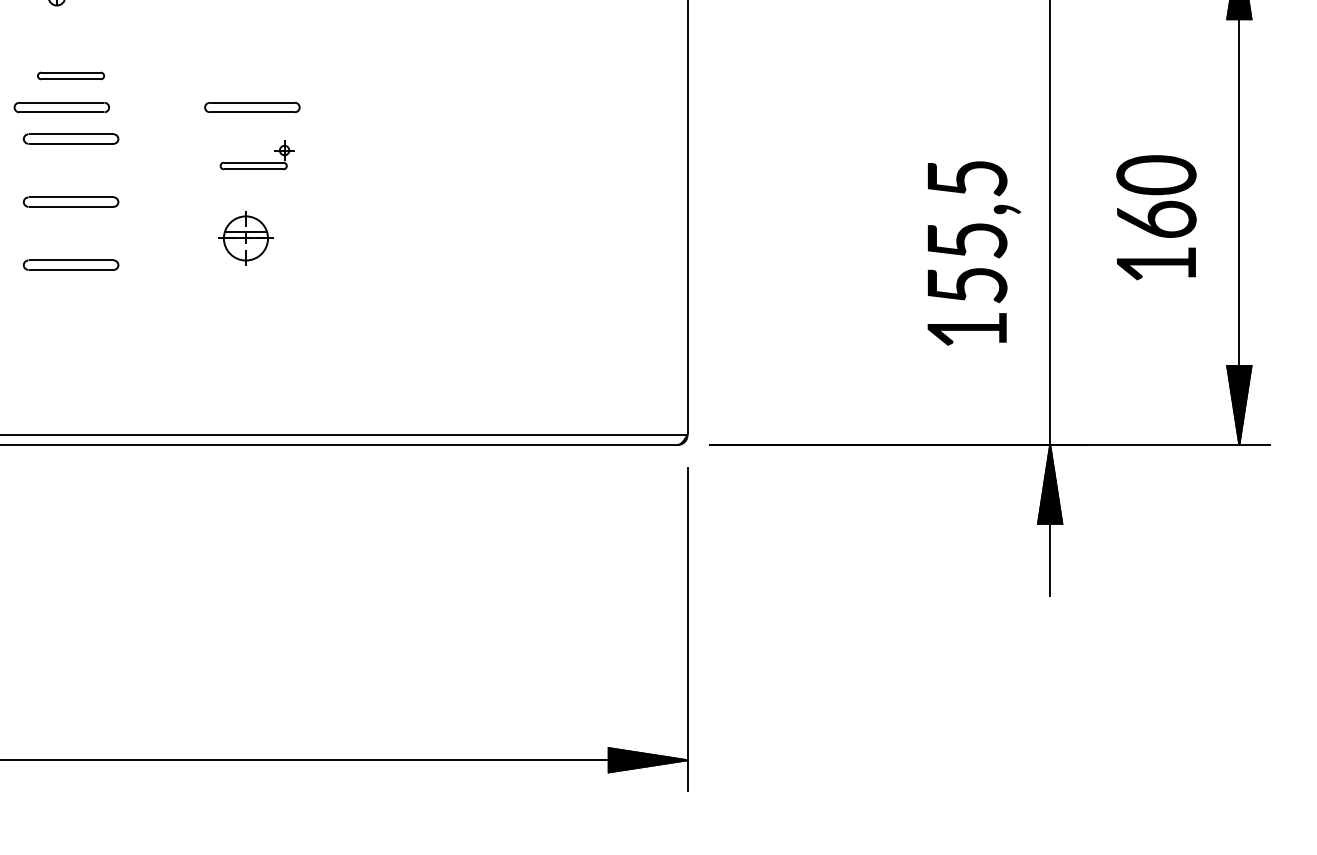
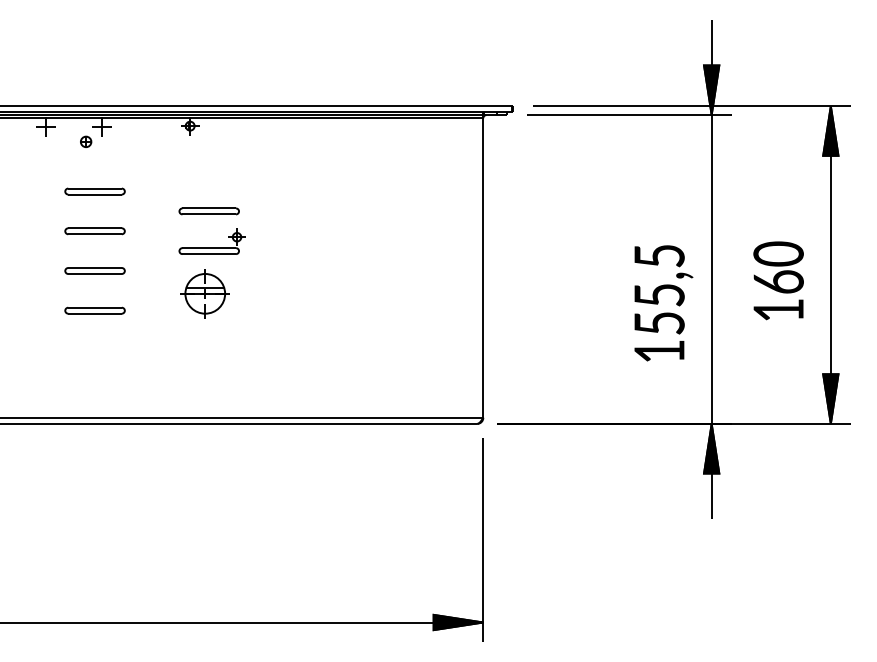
part: (70, 75) -> (94, 191), size x1.43
part: (60, 107) -> (88, 211), removed
part: (255, 155) -> (211, 241), size x1.43
part: (244, 237) -> (204, 293), size x1.43

